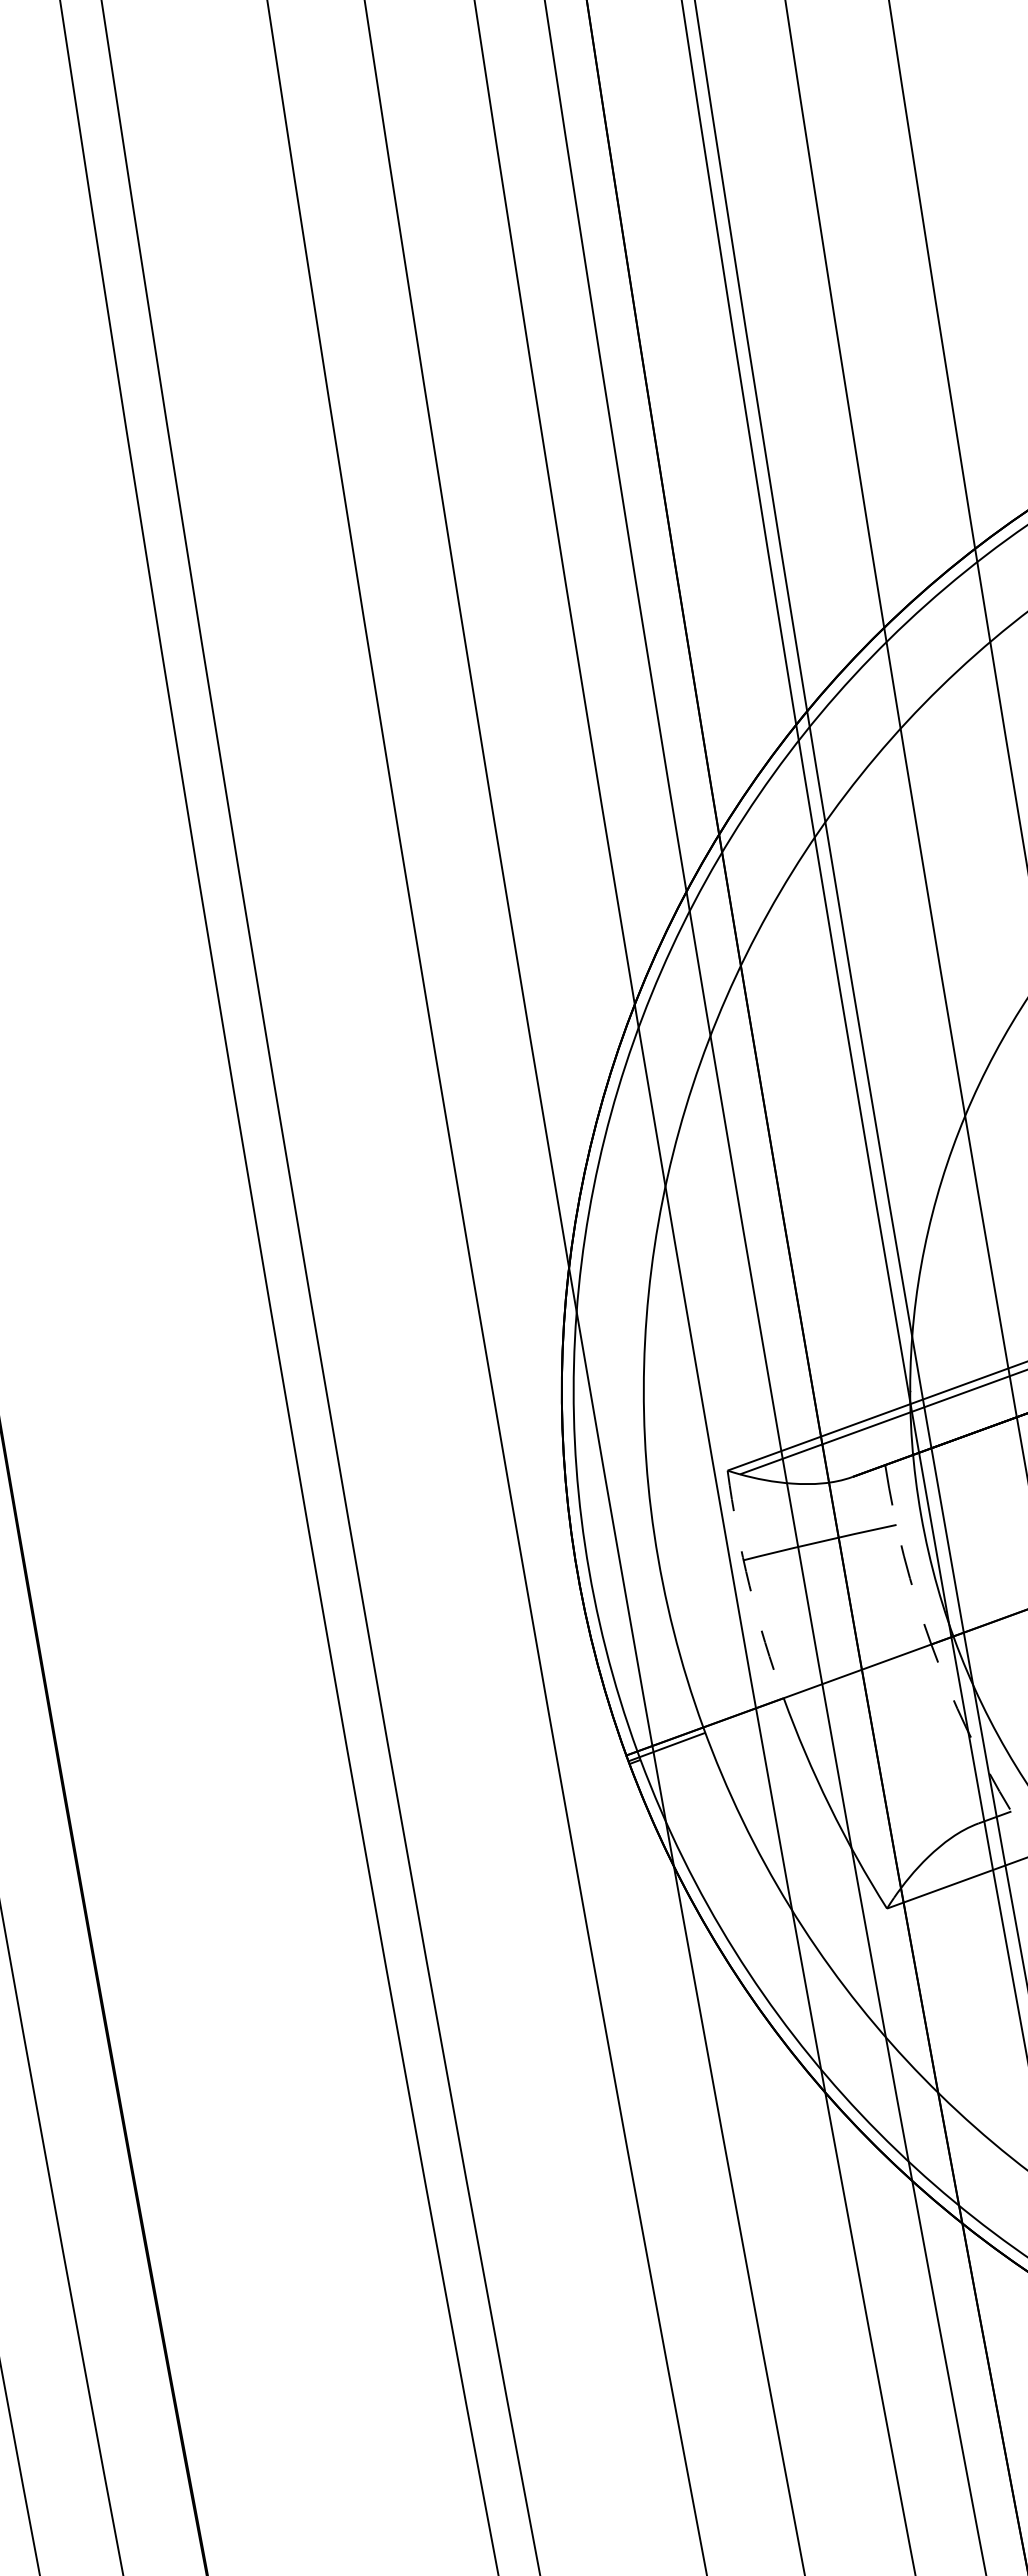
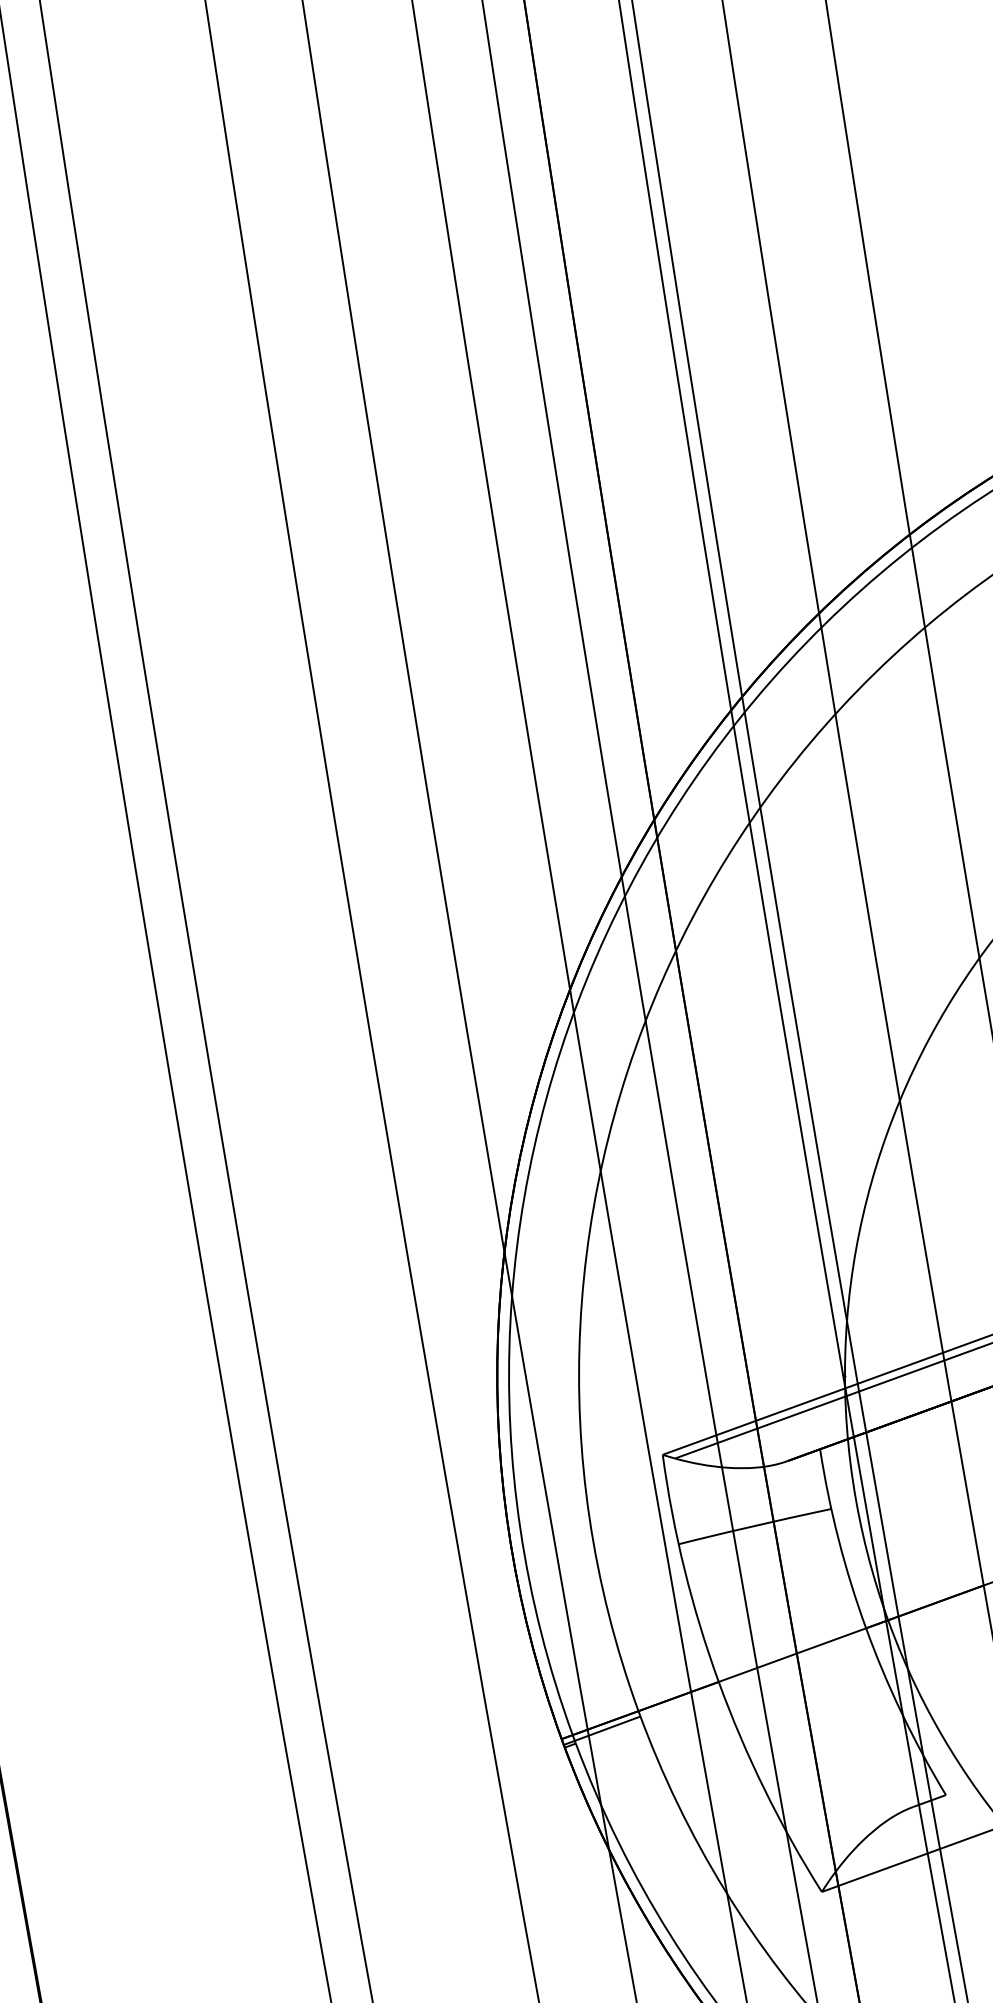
arc: (749, 1585) -> (684, 1569), dashed -> solid
arc: (931, 1644) -> (866, 1628), dashed -> solid

